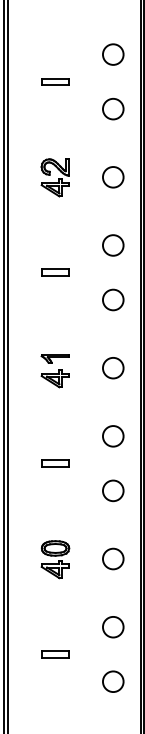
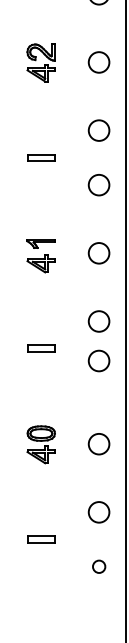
circle: (113, 490) -> (99, 360), moved
circle: (113, 681) -> (99, 566), size x0.6

